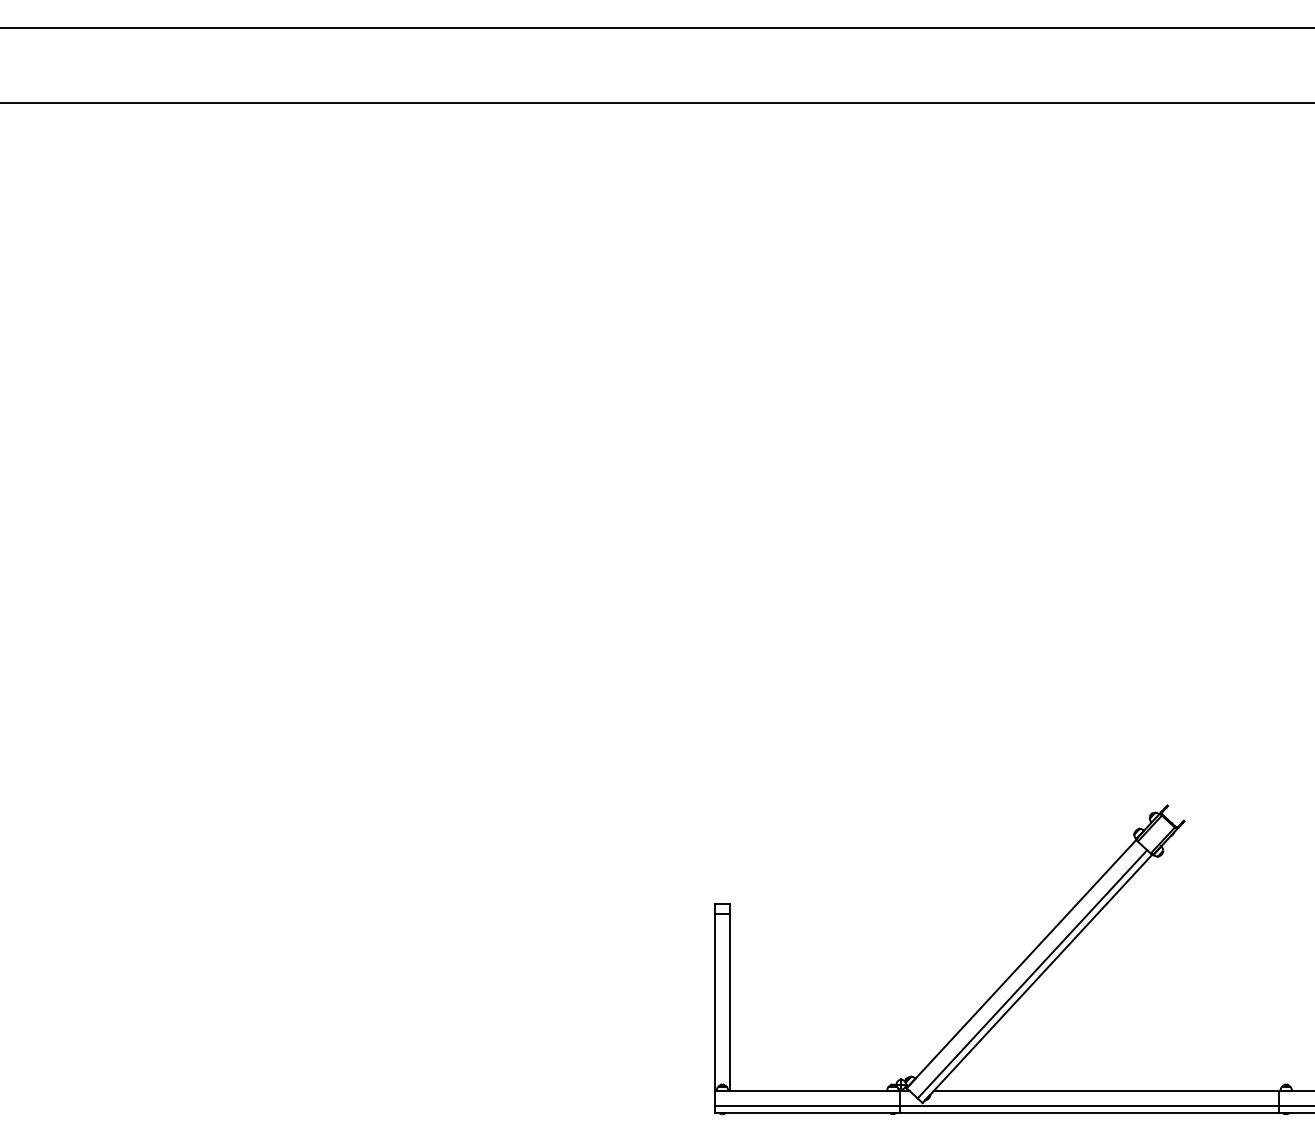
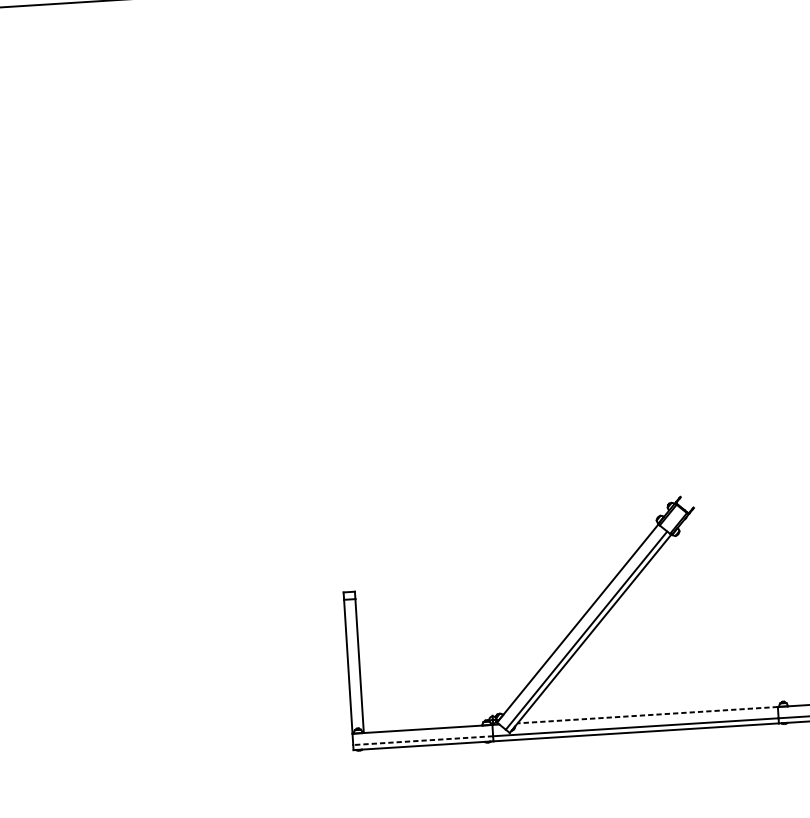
line: (1105, 1090) -> (647, 714), solid -> dashed
line: (807, 1105) -> (423, 740), solid -> dashed

